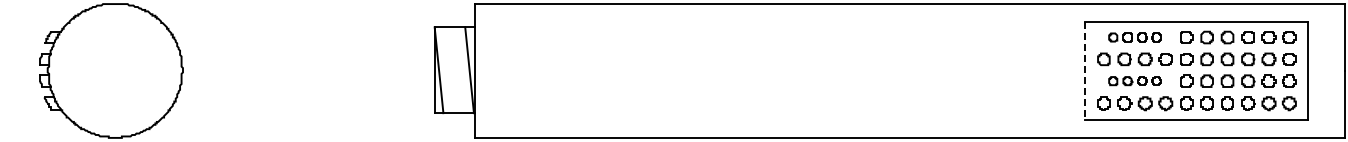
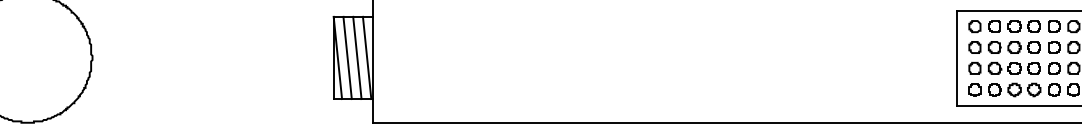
part: (1134, 37) -> (1004, 26), size x1.43
line: (448, 70) -> (346, 58), added
line: (459, 70) -> (357, 58), added
line: (1084, 71) -> (956, 59), dashed -> solid
part: (1134, 80) -> (1004, 67), size x1.43

